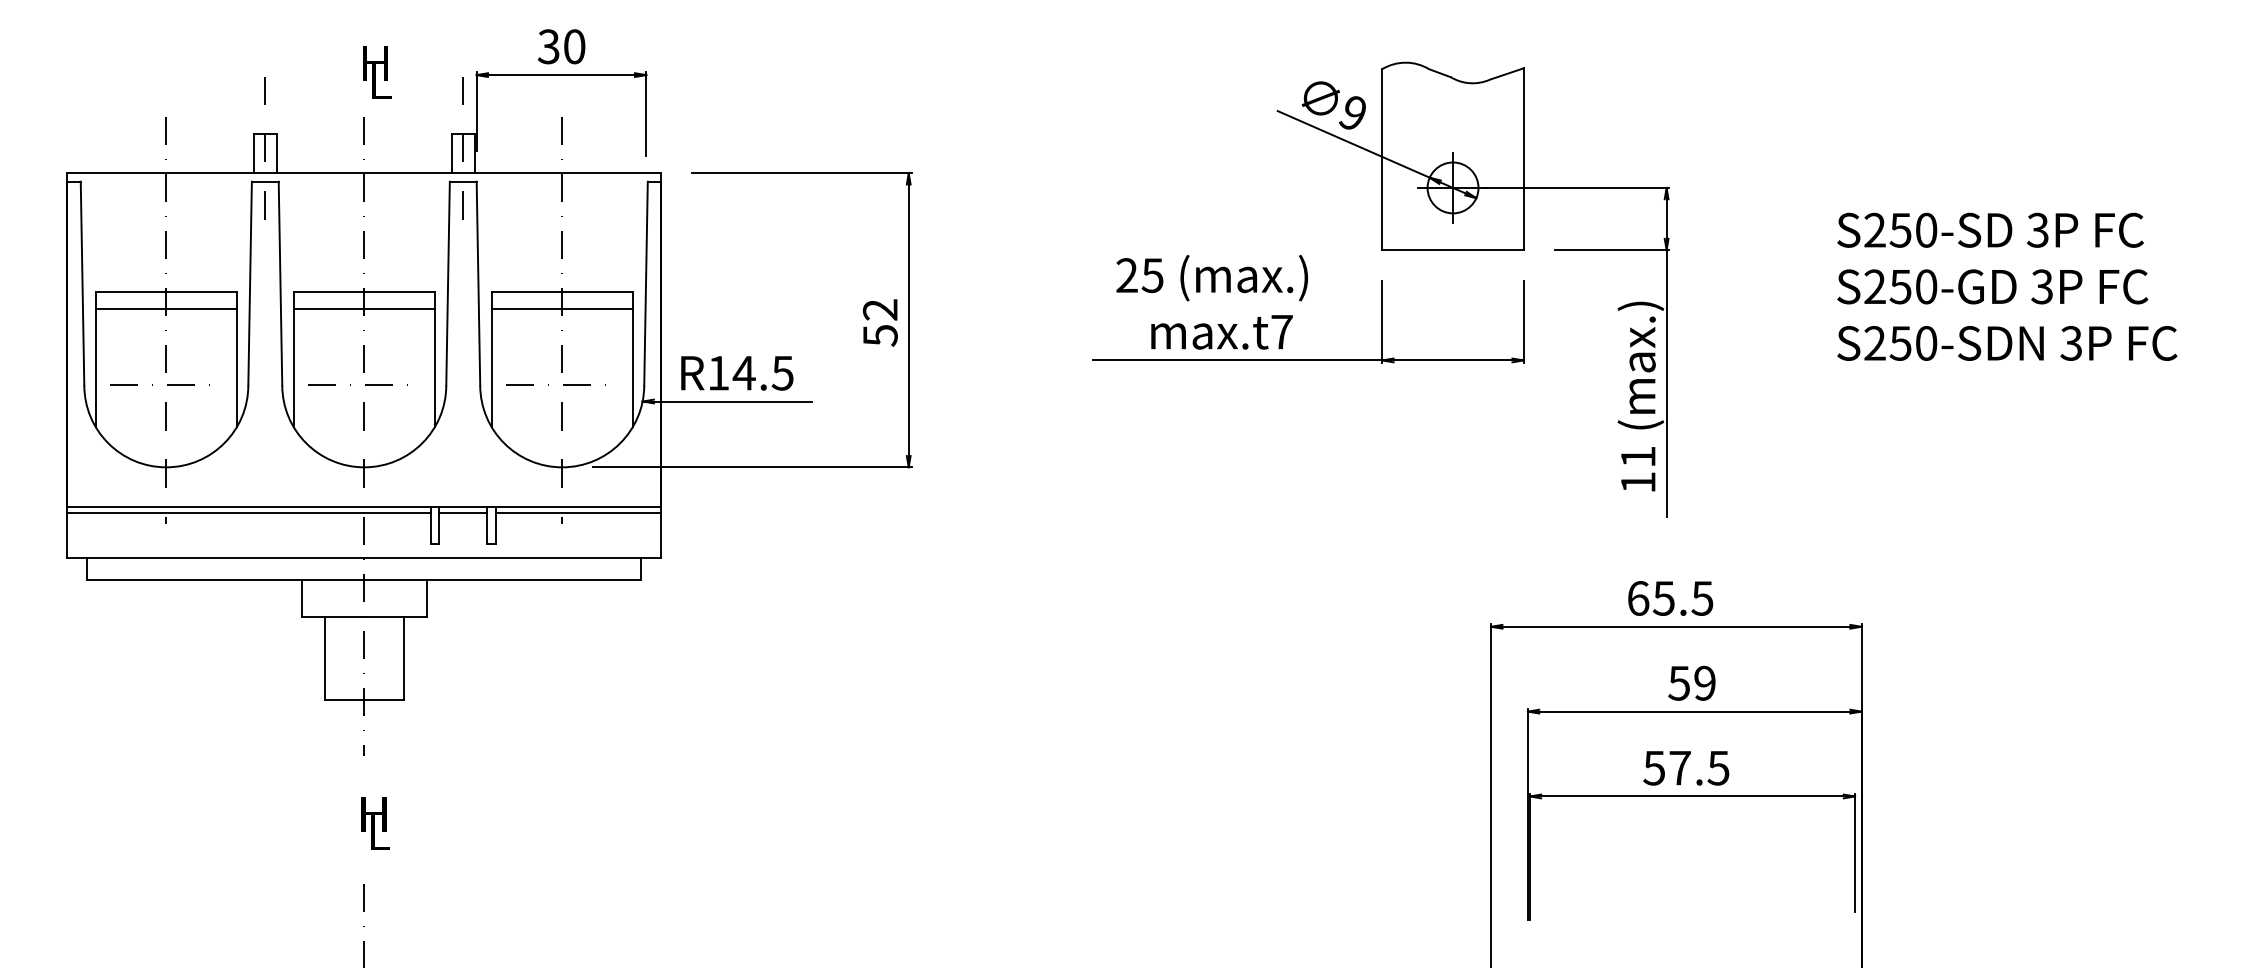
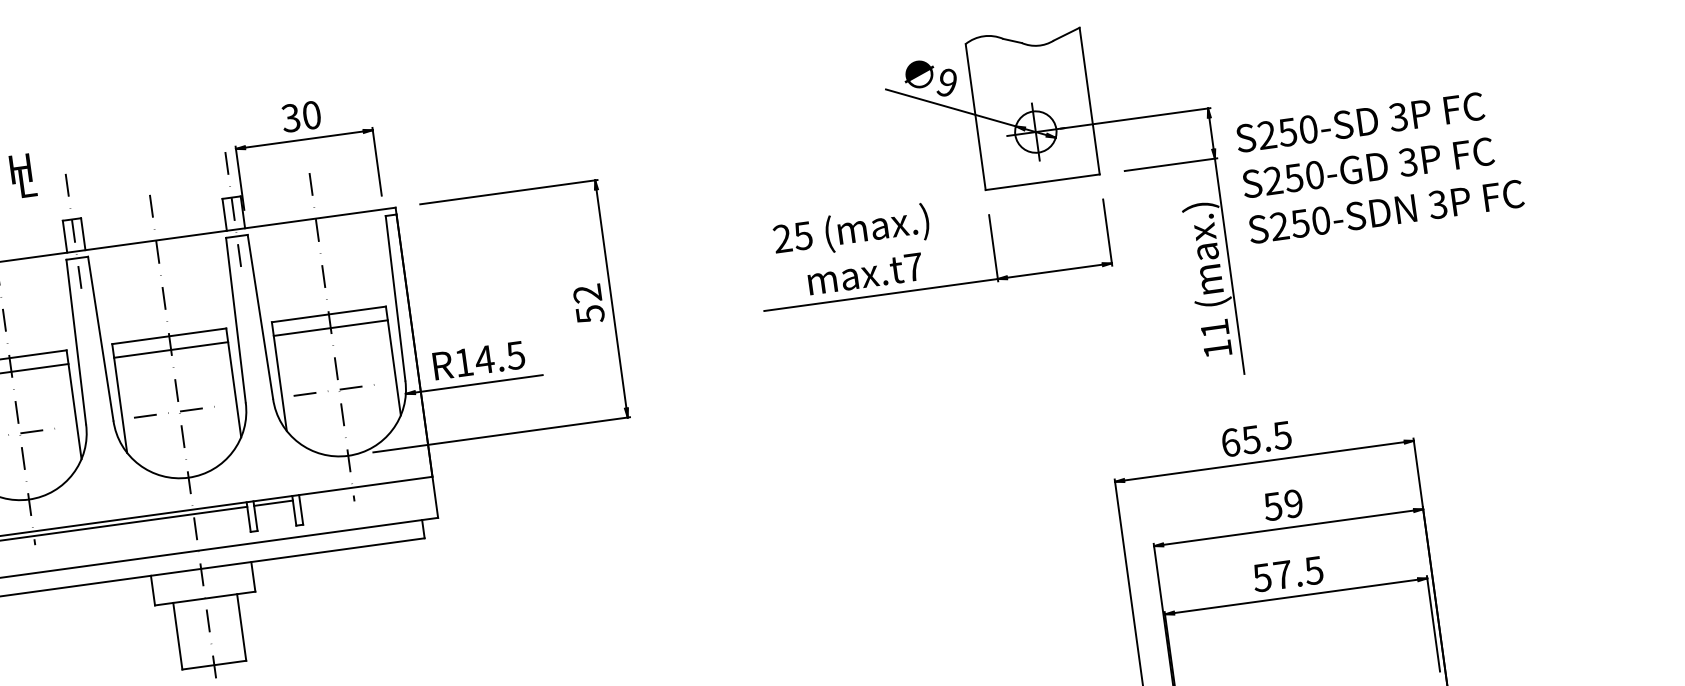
text: (377, 72) -> (23, 175), moved
text: (2007, 286) -> (1380, 165), moved
line: (578, 512) -> (366, 490), removed

